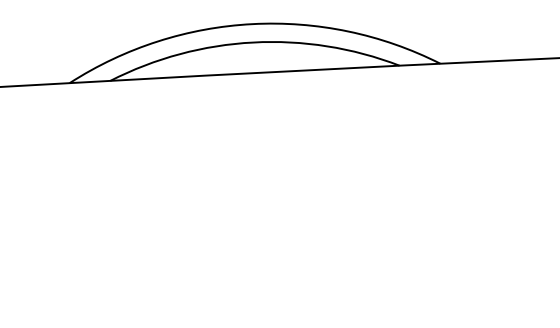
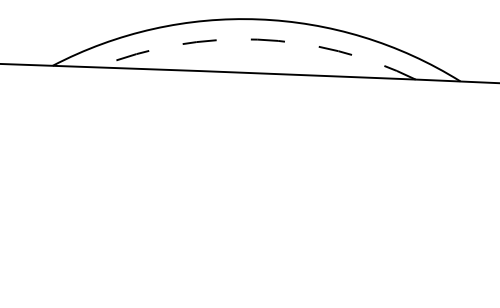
arc: (253, 42) -> (258, 39), solid -> dashed

